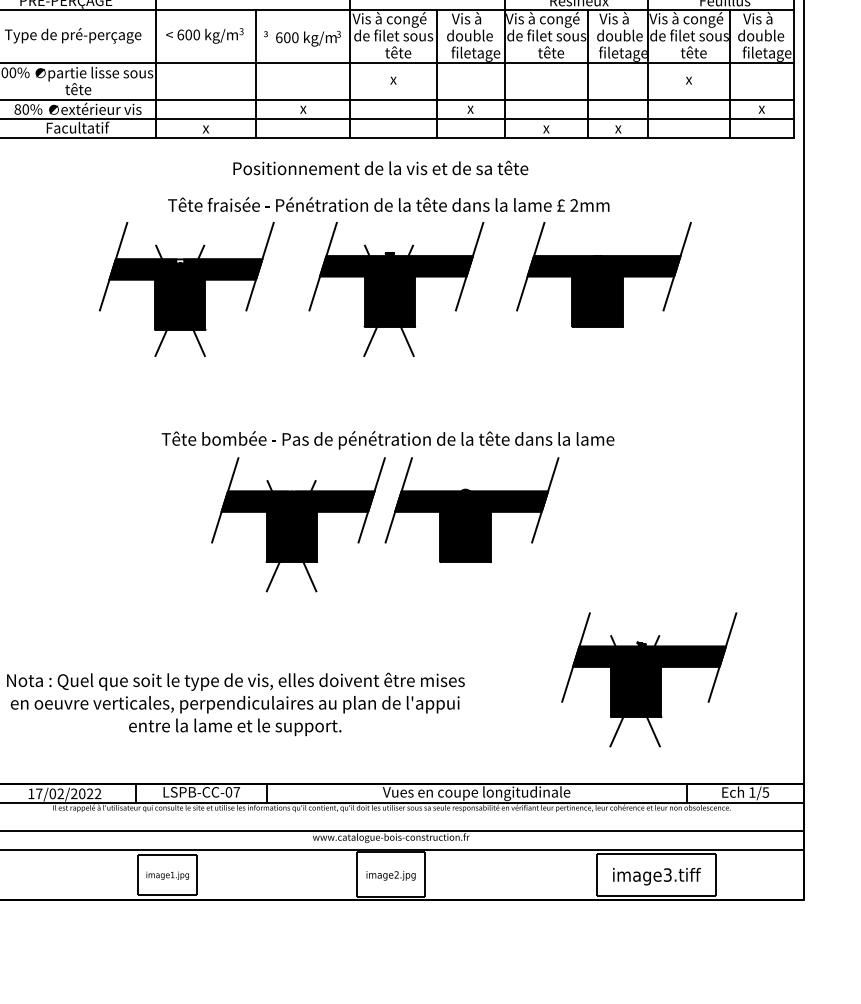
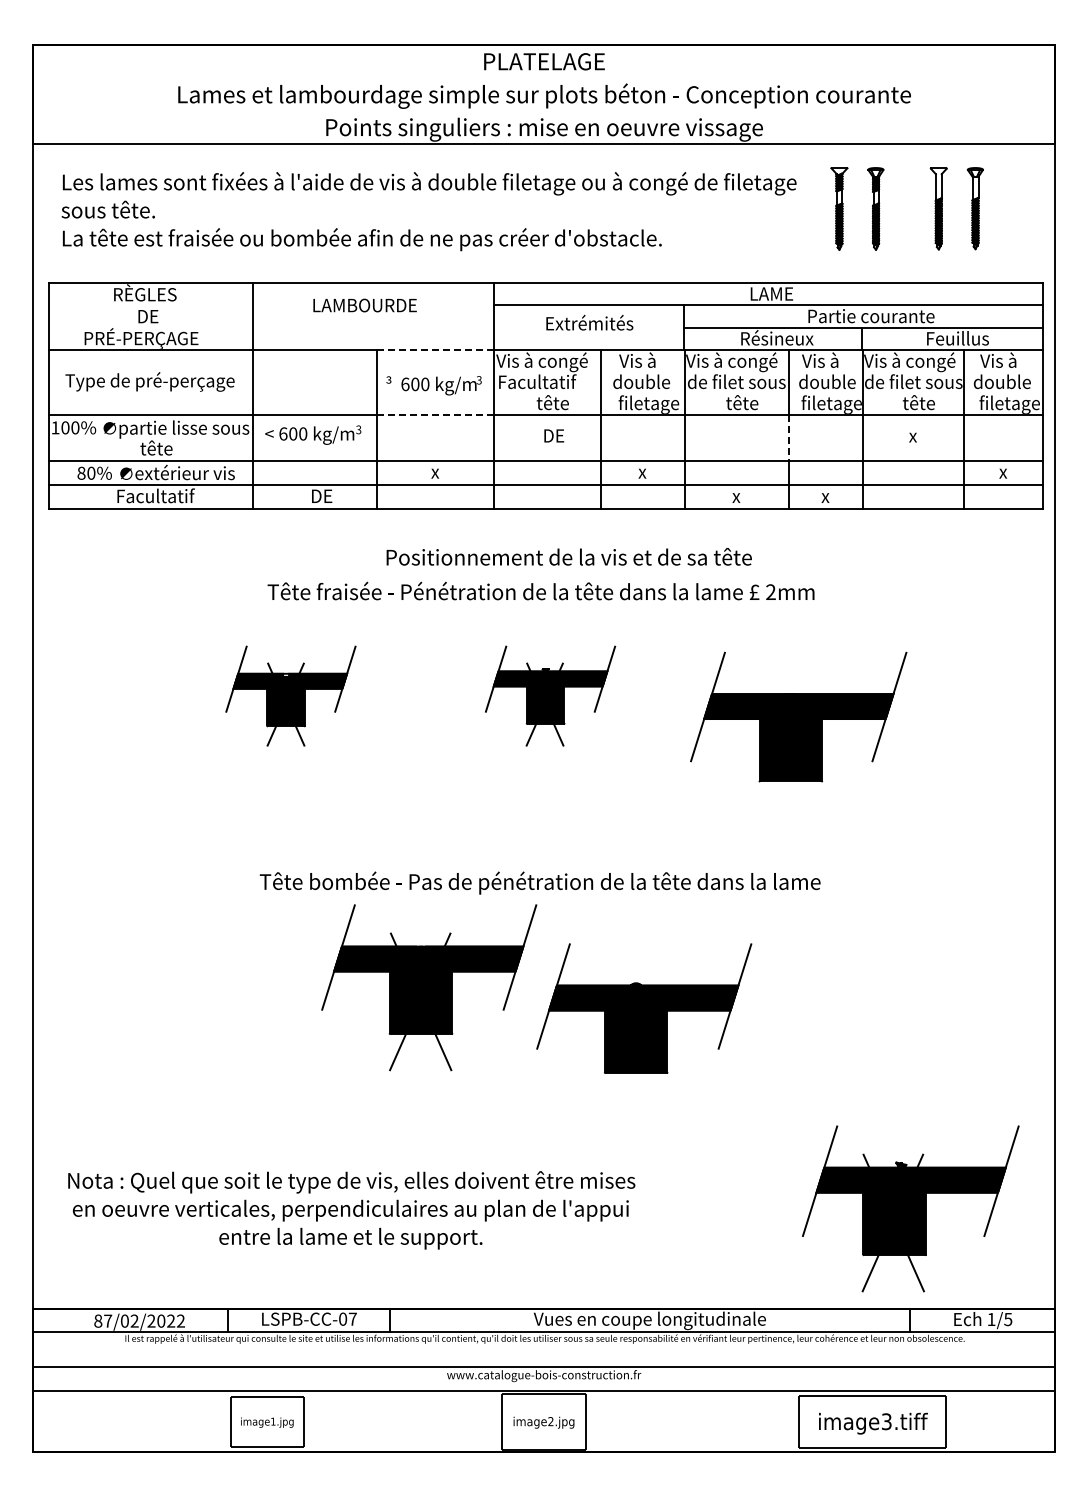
line: (303, 10) -> (435, 350), solid -> dashed
text: (205, 35) -> (313, 434), moved
text: (393, 35) -> (547, 381), de filet sous -> Facultatif
line: (303, 62) -> (435, 415), solid -> dashed
text: (398, 78) -> (553, 435), x -> DE
line: (588, 81) -> (788, 438), solid -> dashed
text: (211, 127) -> (321, 495), x -> DE
text: (380, 167) -> (568, 556), moved
part: (603, 274) -> (798, 716), moved
part: (186, 288) -> (290, 695), size x0.6
part: (396, 288) -> (550, 695), size x0.6
part: (472, 510) -> (644, 1008), moved
part: (649, 679) -> (910, 1208), moved
text: (31, 793) -> (98, 1320), 17/02/2022 -> 87/02/2022

